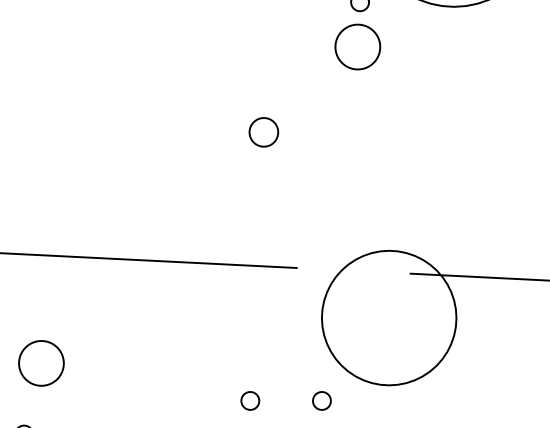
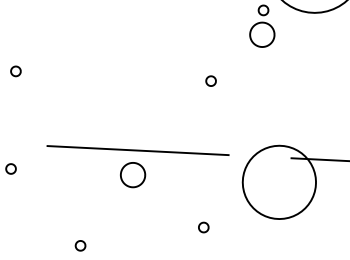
part: (262, 130) -> (210, 80), size x0.62
part: (42, 364) -> (133, 175), moved
part: (321, 400) -> (242, 227), removed

